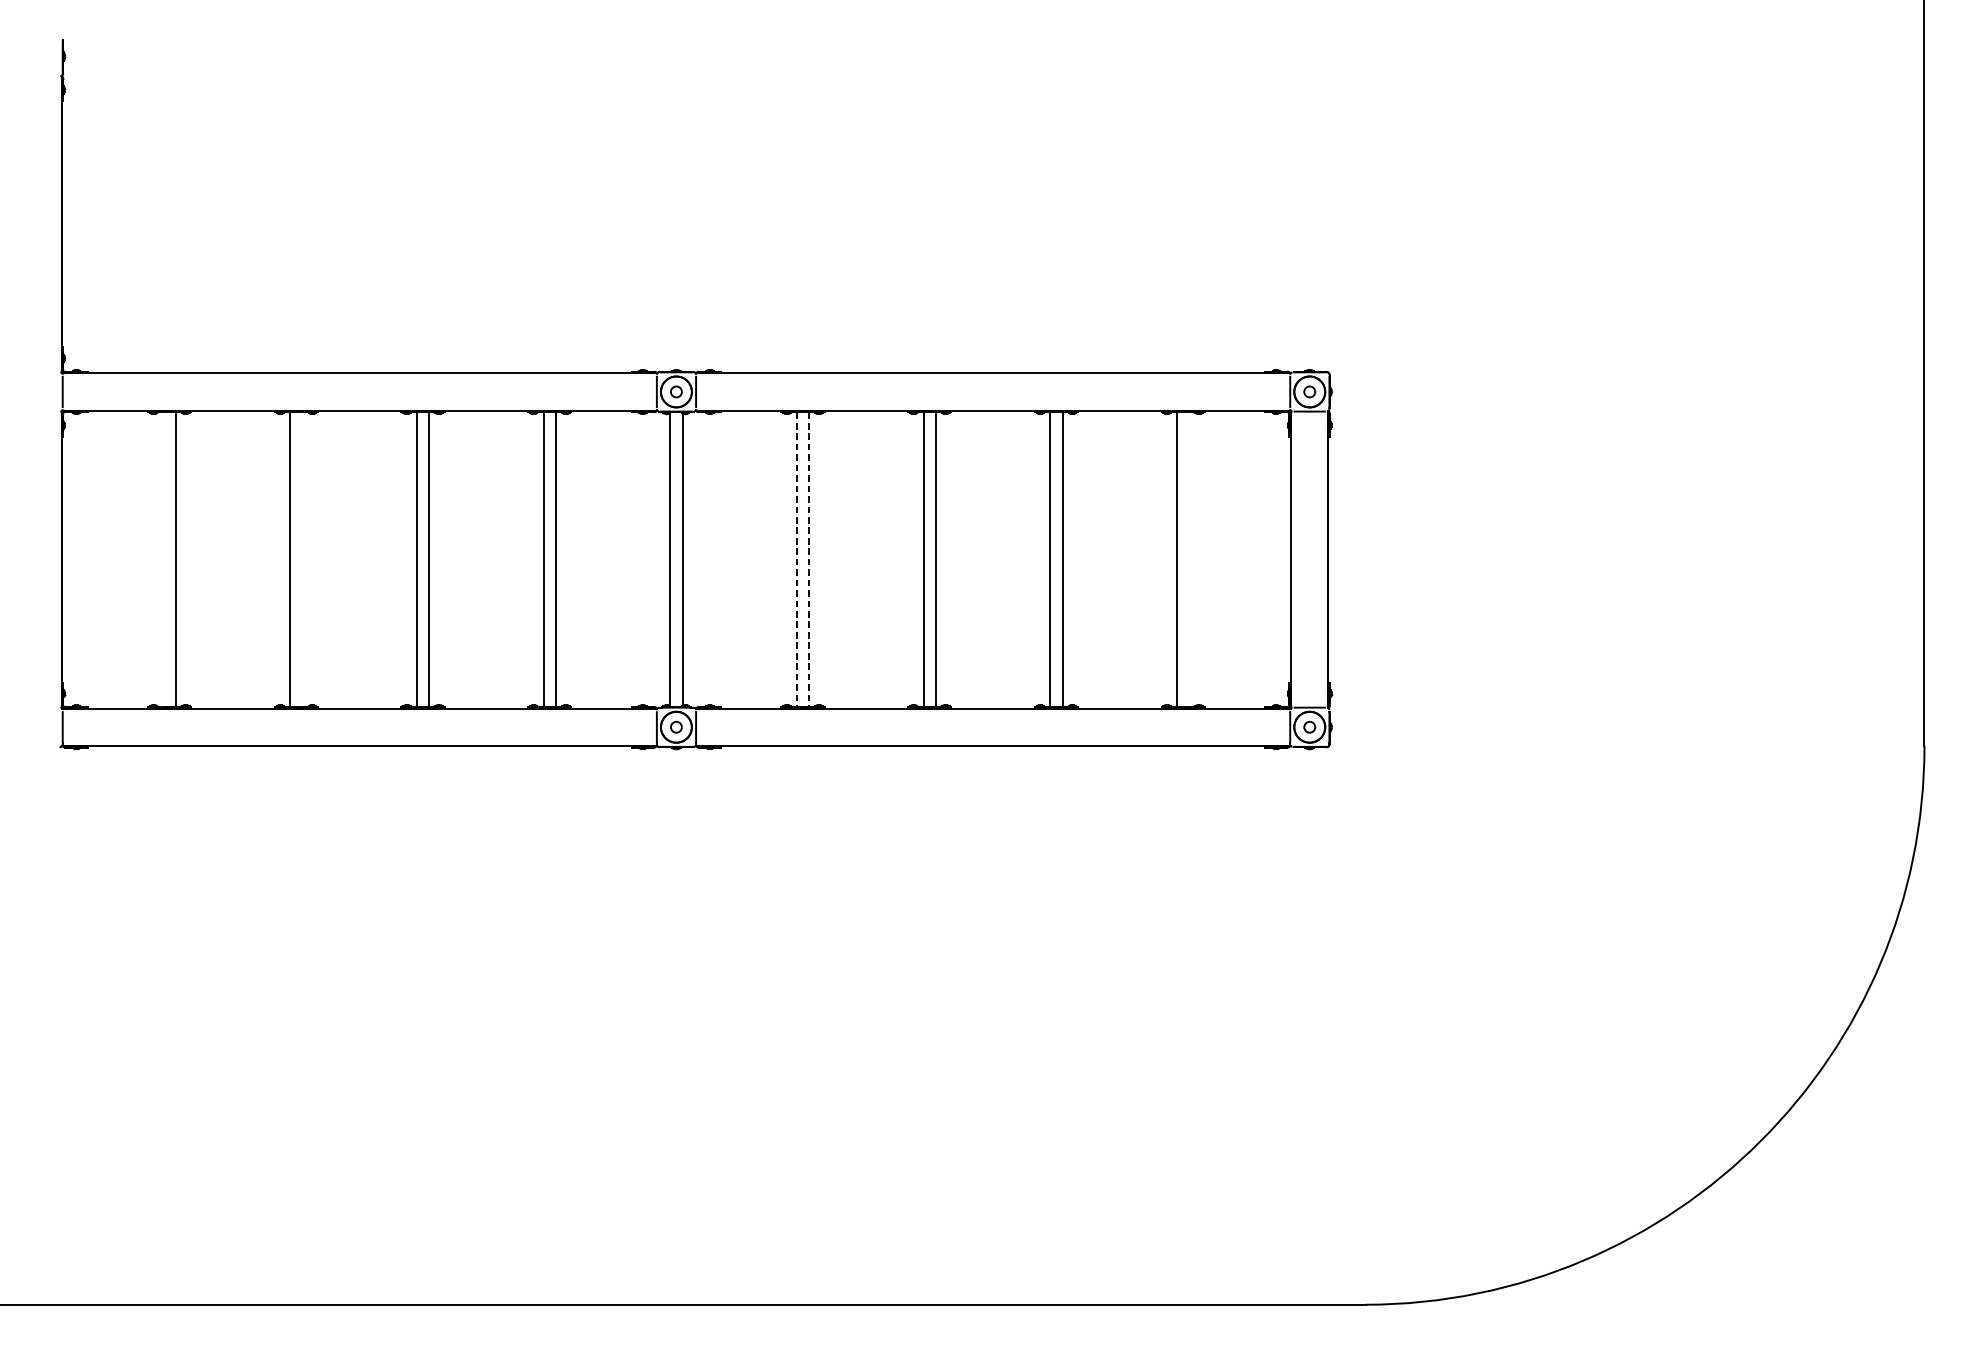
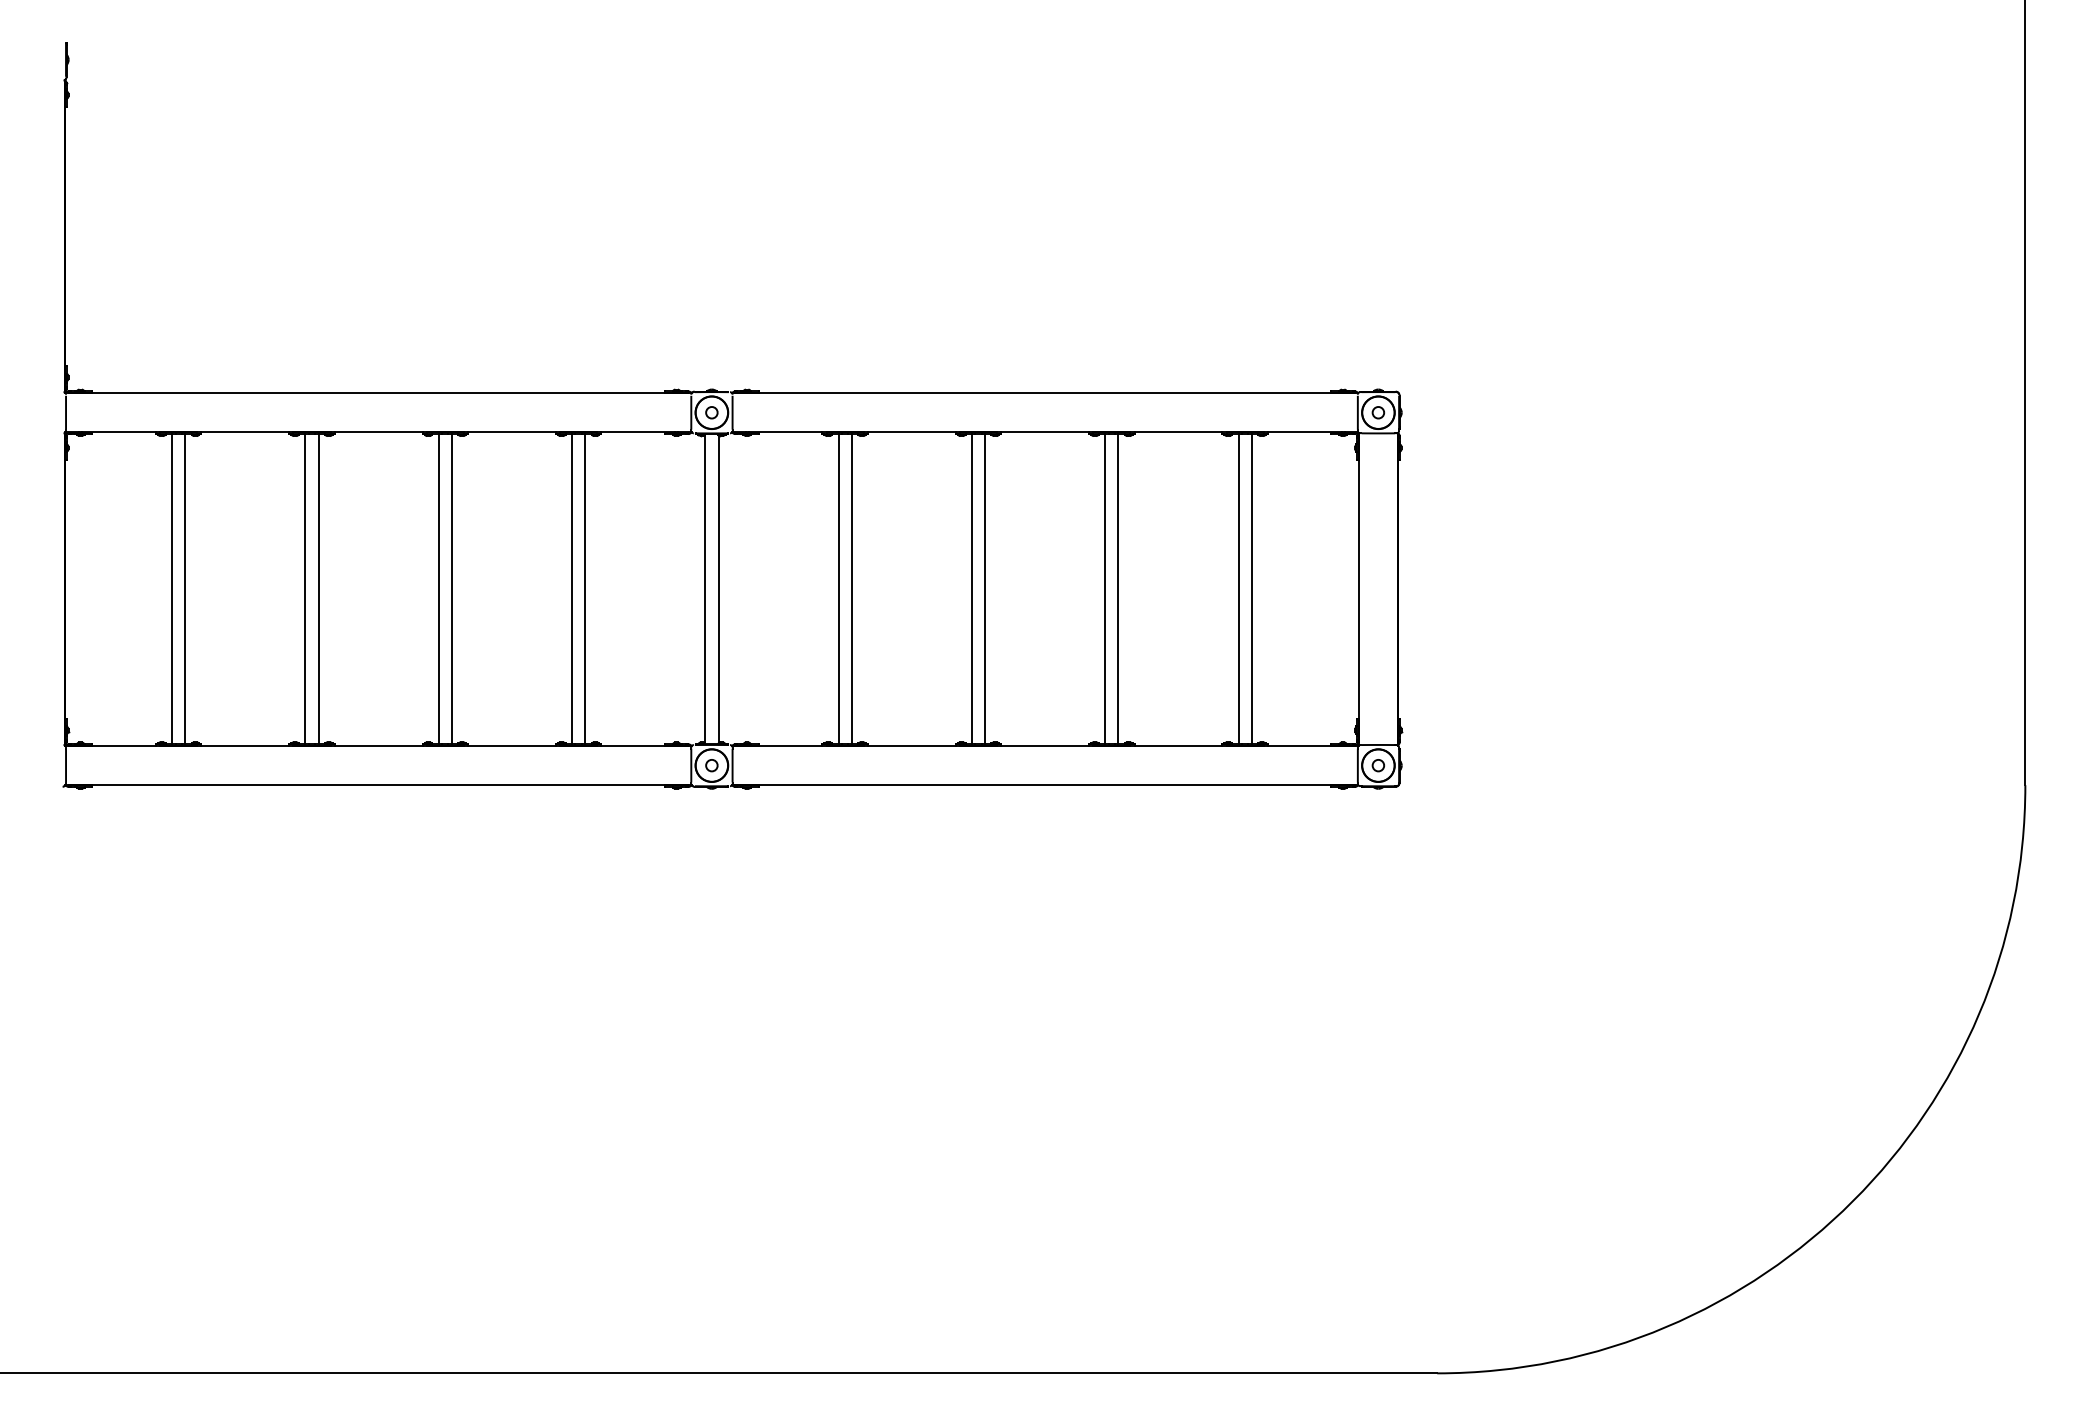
line: (163, 559) -> (172, 589), added
line: (302, 559) -> (318, 589), added
line: (796, 559) -> (838, 589), dashed -> solid
line: (809, 559) -> (851, 589), dashed -> solid
line: (1189, 559) -> (1251, 589), added

